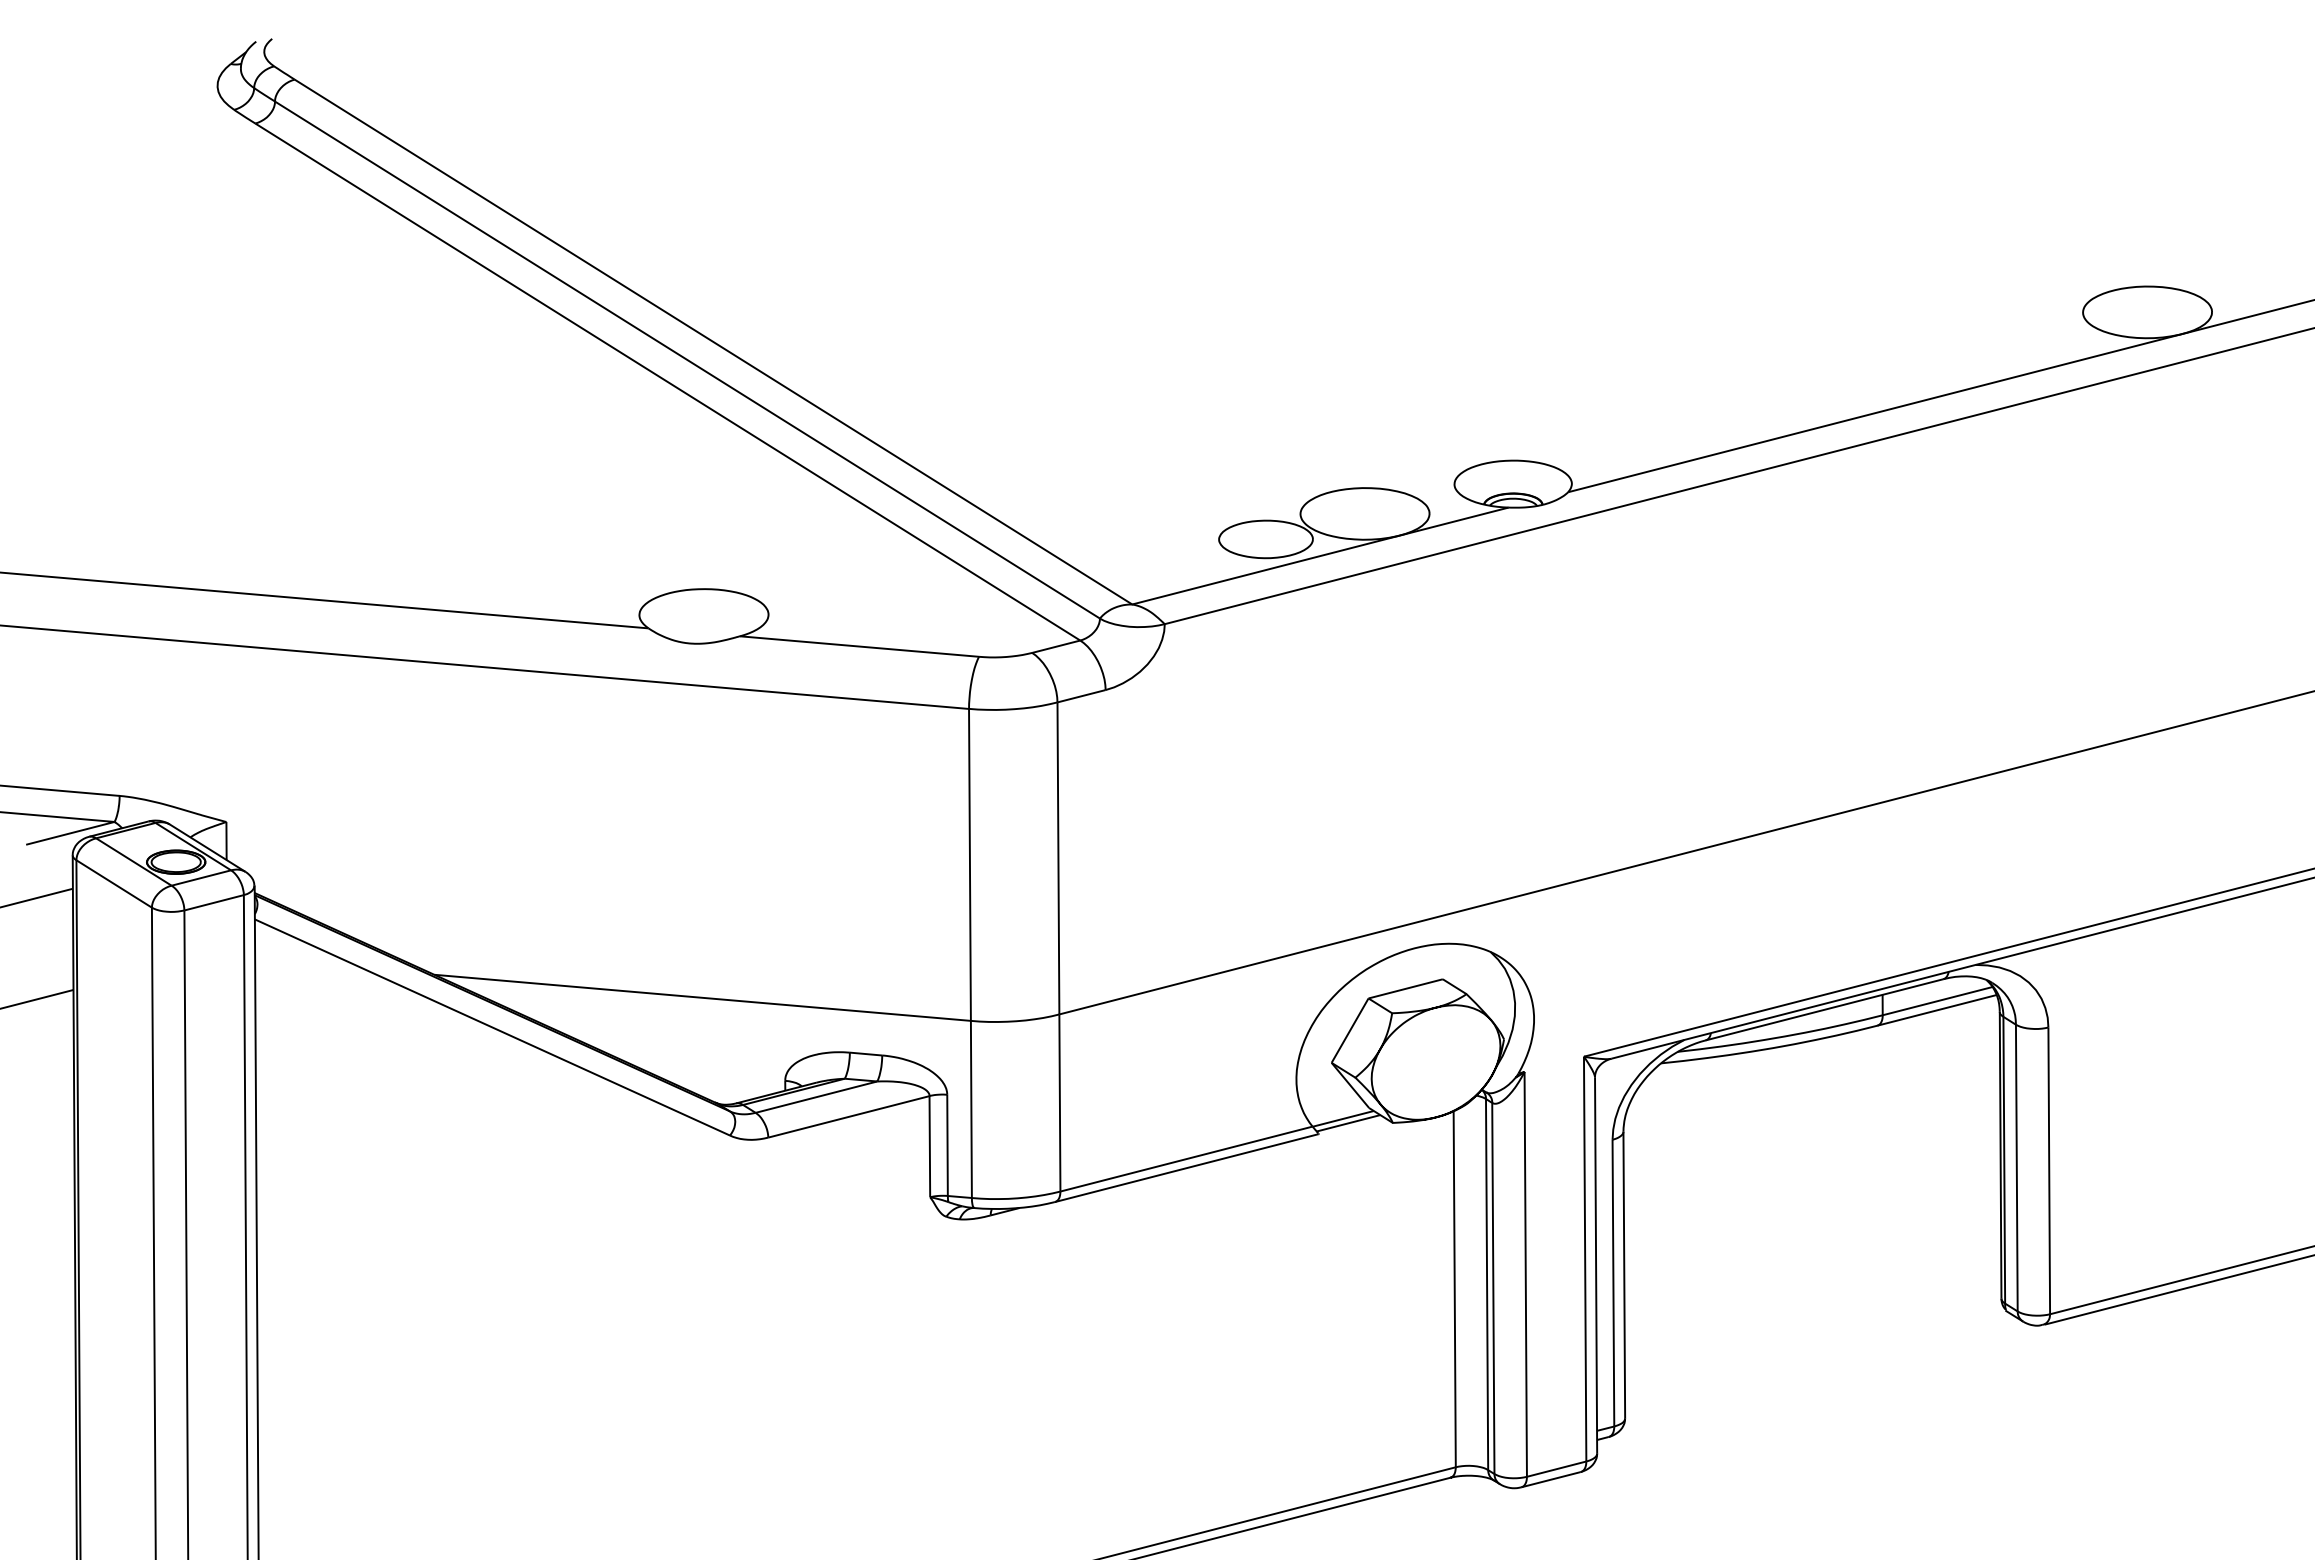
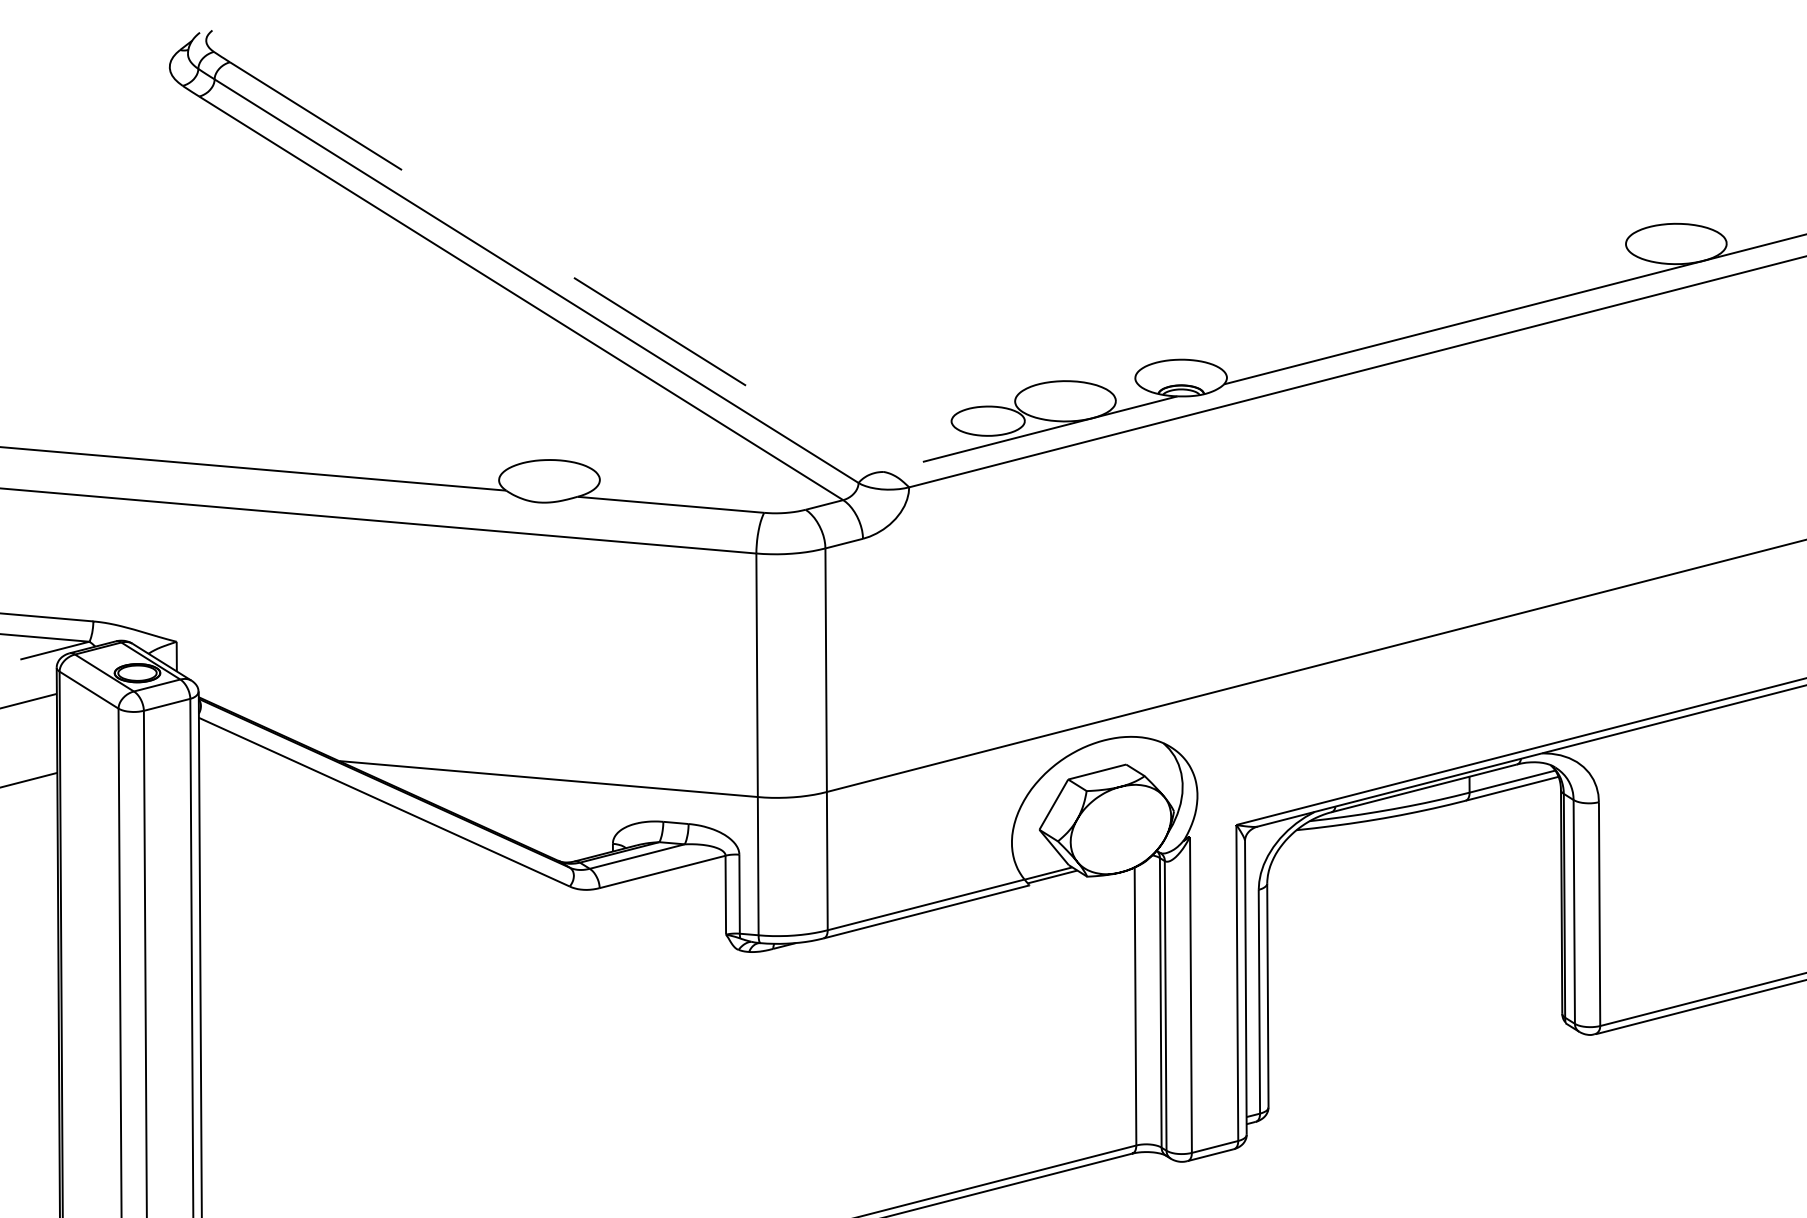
line: (831, 416) -> (649, 325), solid -> dashed

